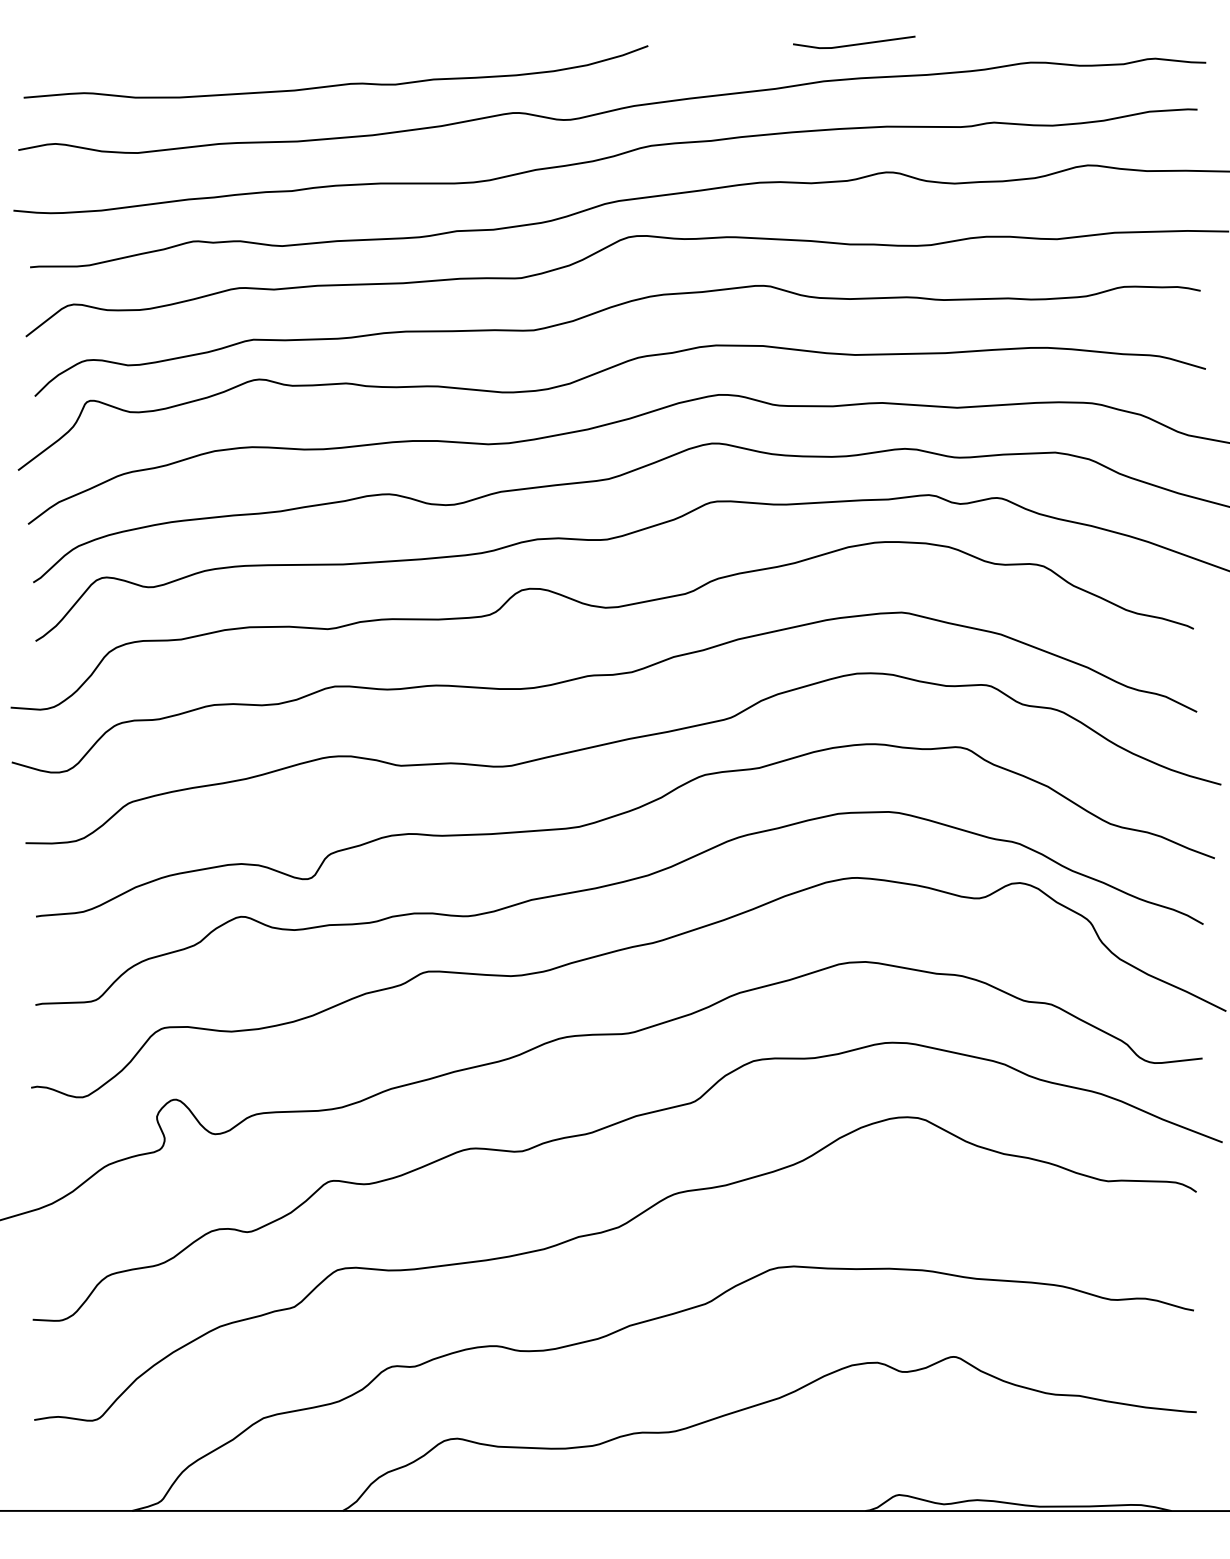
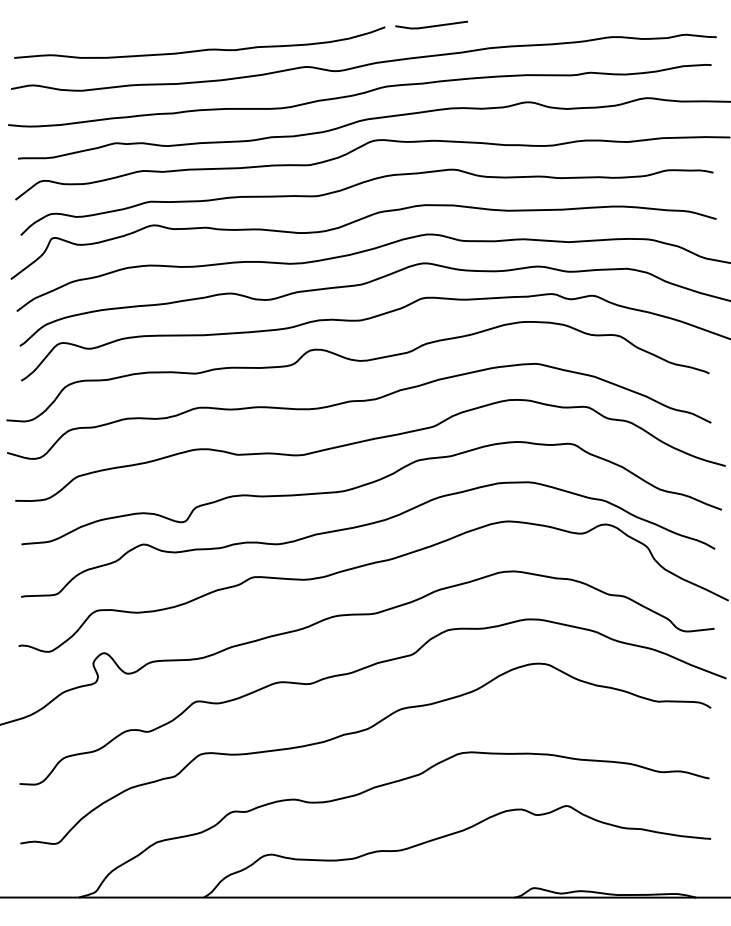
line: (854, 43) -> (431, 25), moved

